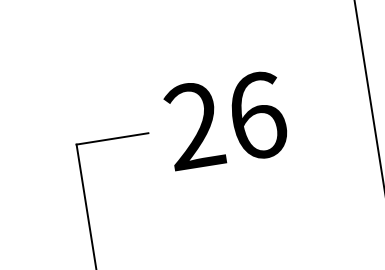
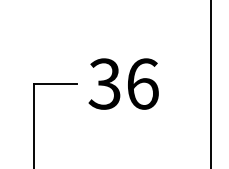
text: (193, 125) -> (104, 83), 26 -> 36

